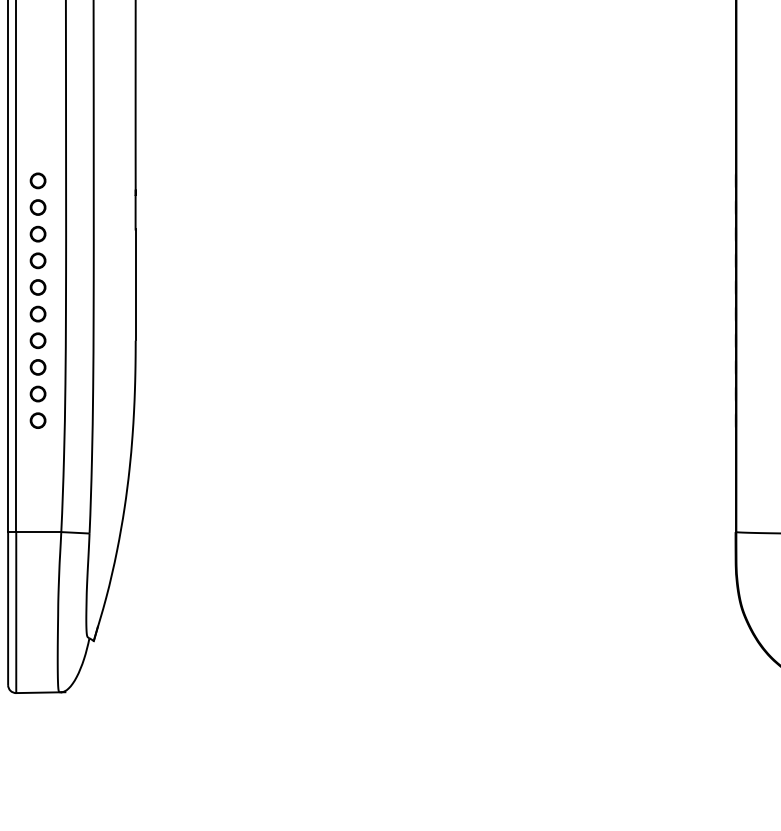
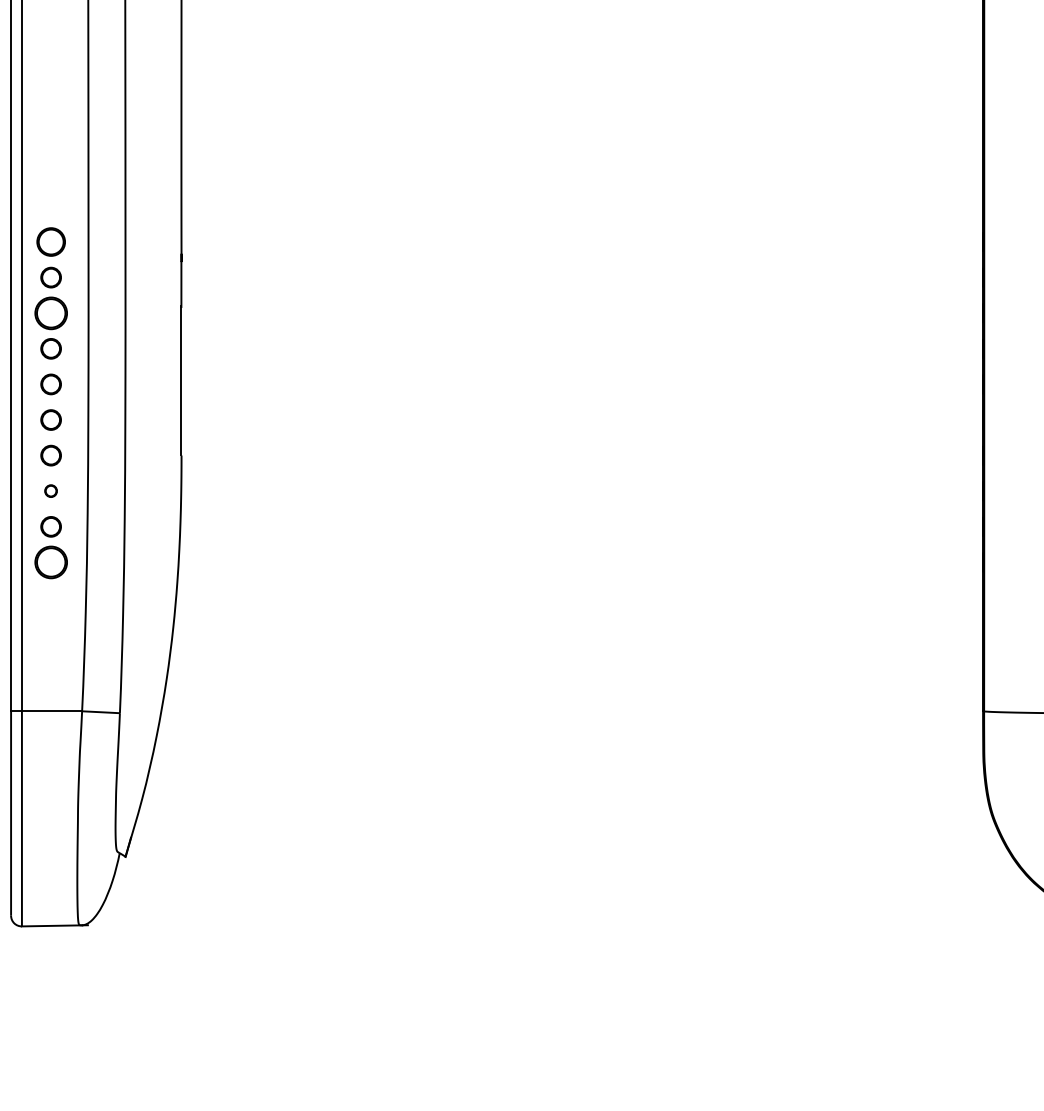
circle: (37, 180) -> (50, 241), size x1.4
circle: (37, 233) -> (50, 312), size x1.6
circle: (37, 366) -> (50, 490), size x0.6
part: (37, 420) -> (50, 562), size x1.6

